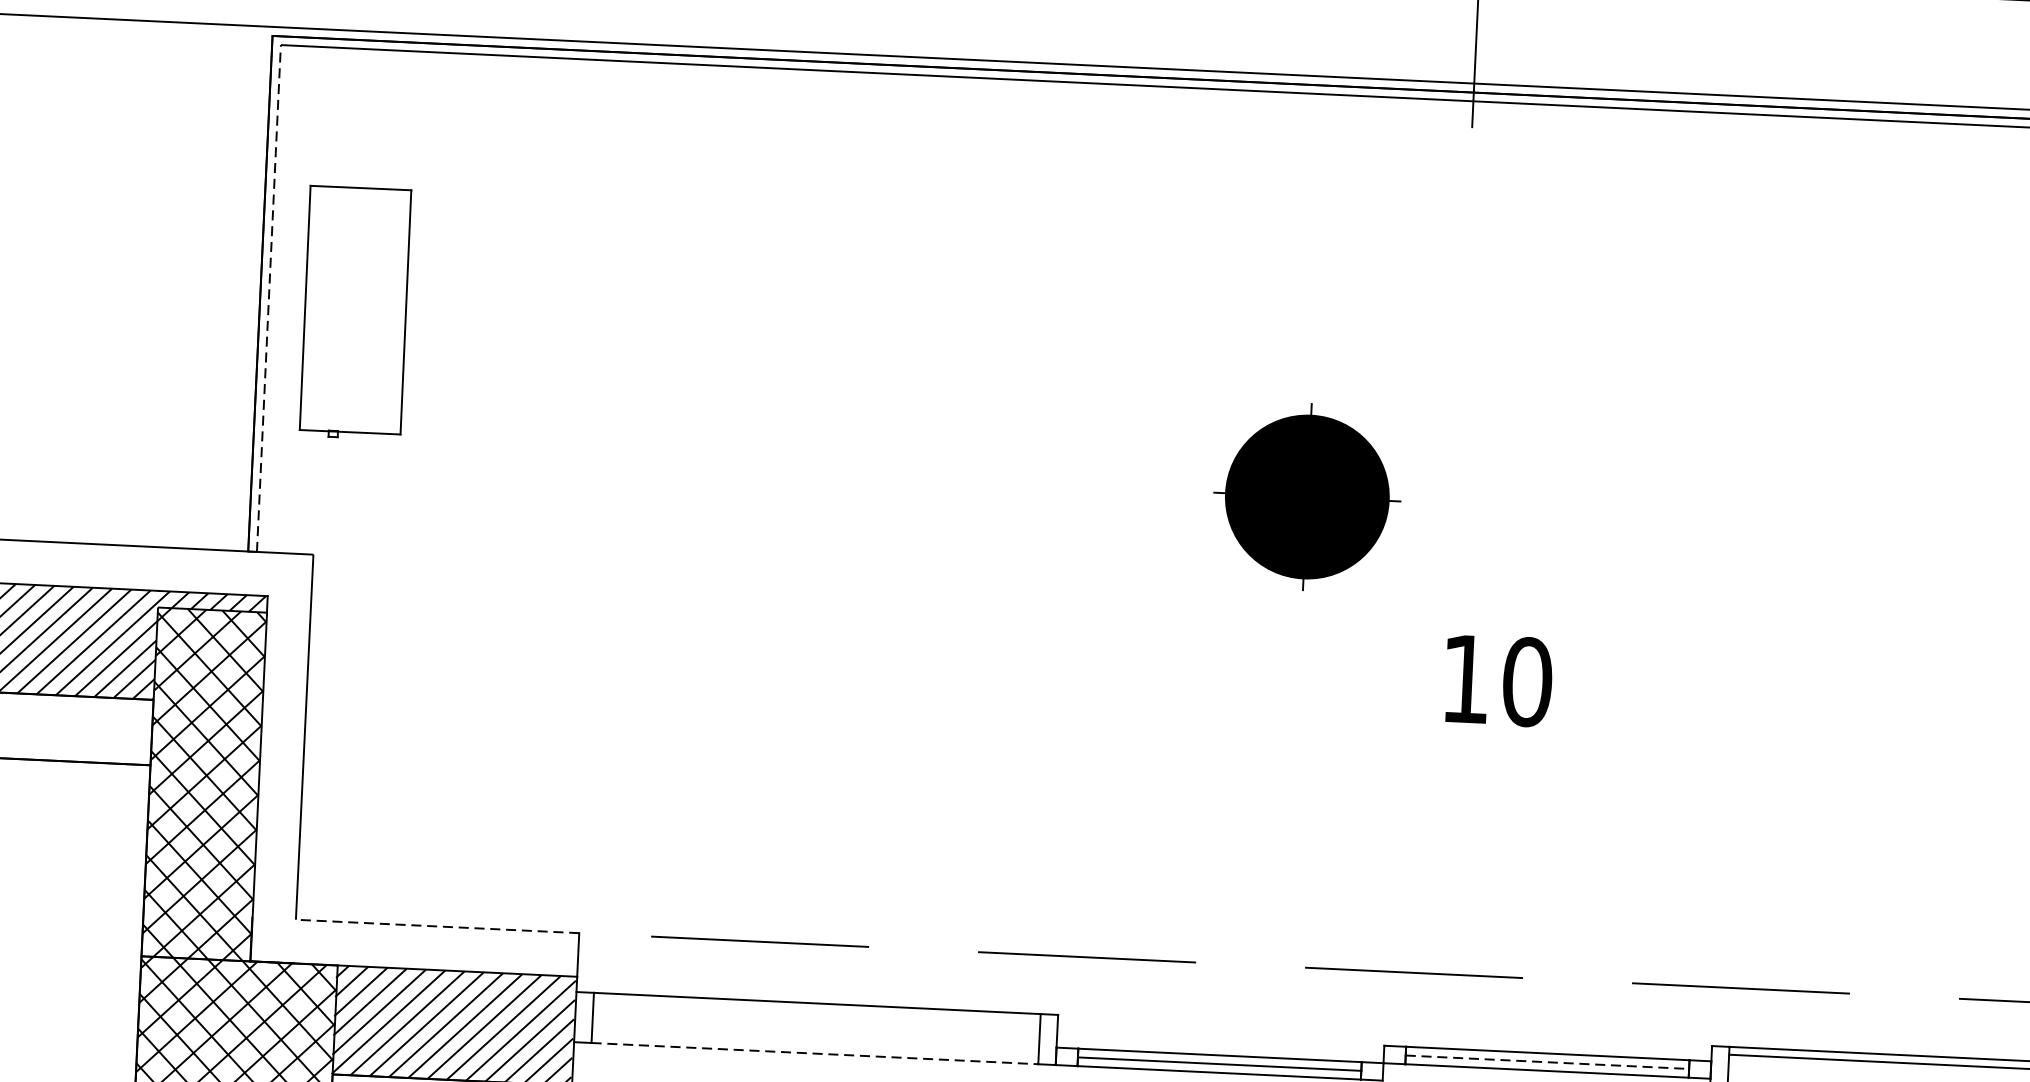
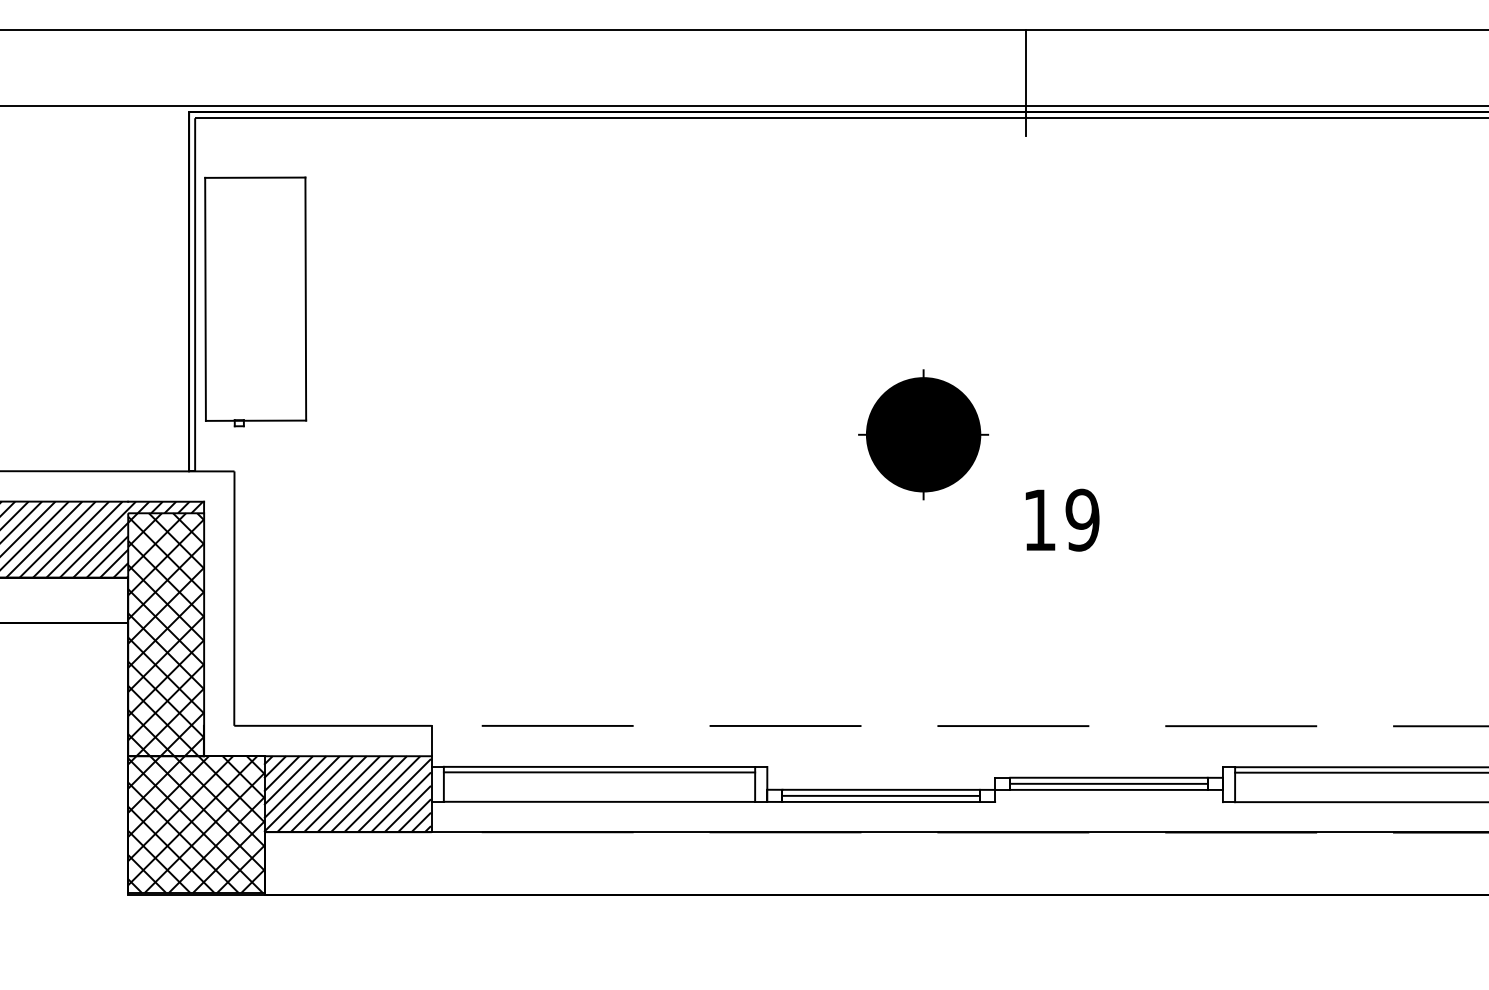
line: (269, 298) -> (195, 294), dashed -> solid
part: (355, 312) -> (255, 301), size x1.43
part: (1307, 496) -> (923, 434), moved
text: (1527, 681) -> (1082, 519), 10 -> 19
line: (438, 926) -> (333, 725), dashed -> solid
line: (816, 1011) -> (599, 772), added
line: (814, 1053) -> (599, 801), dashed -> solid
line: (1548, 1061) -> (1109, 783), dashed -> solid

